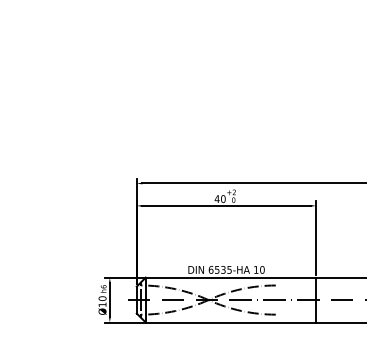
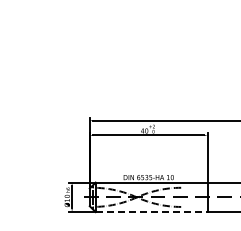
line: (232, 323) -> (152, 212), solid -> dashed

